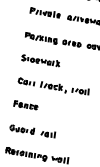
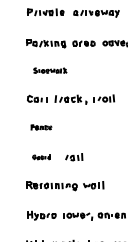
part: (41, 60) -> (50, 70), size x0.7
part: (26, 105) -> (41, 127), size x0.7
part: (21, 129) -> (41, 157), size x0.6

